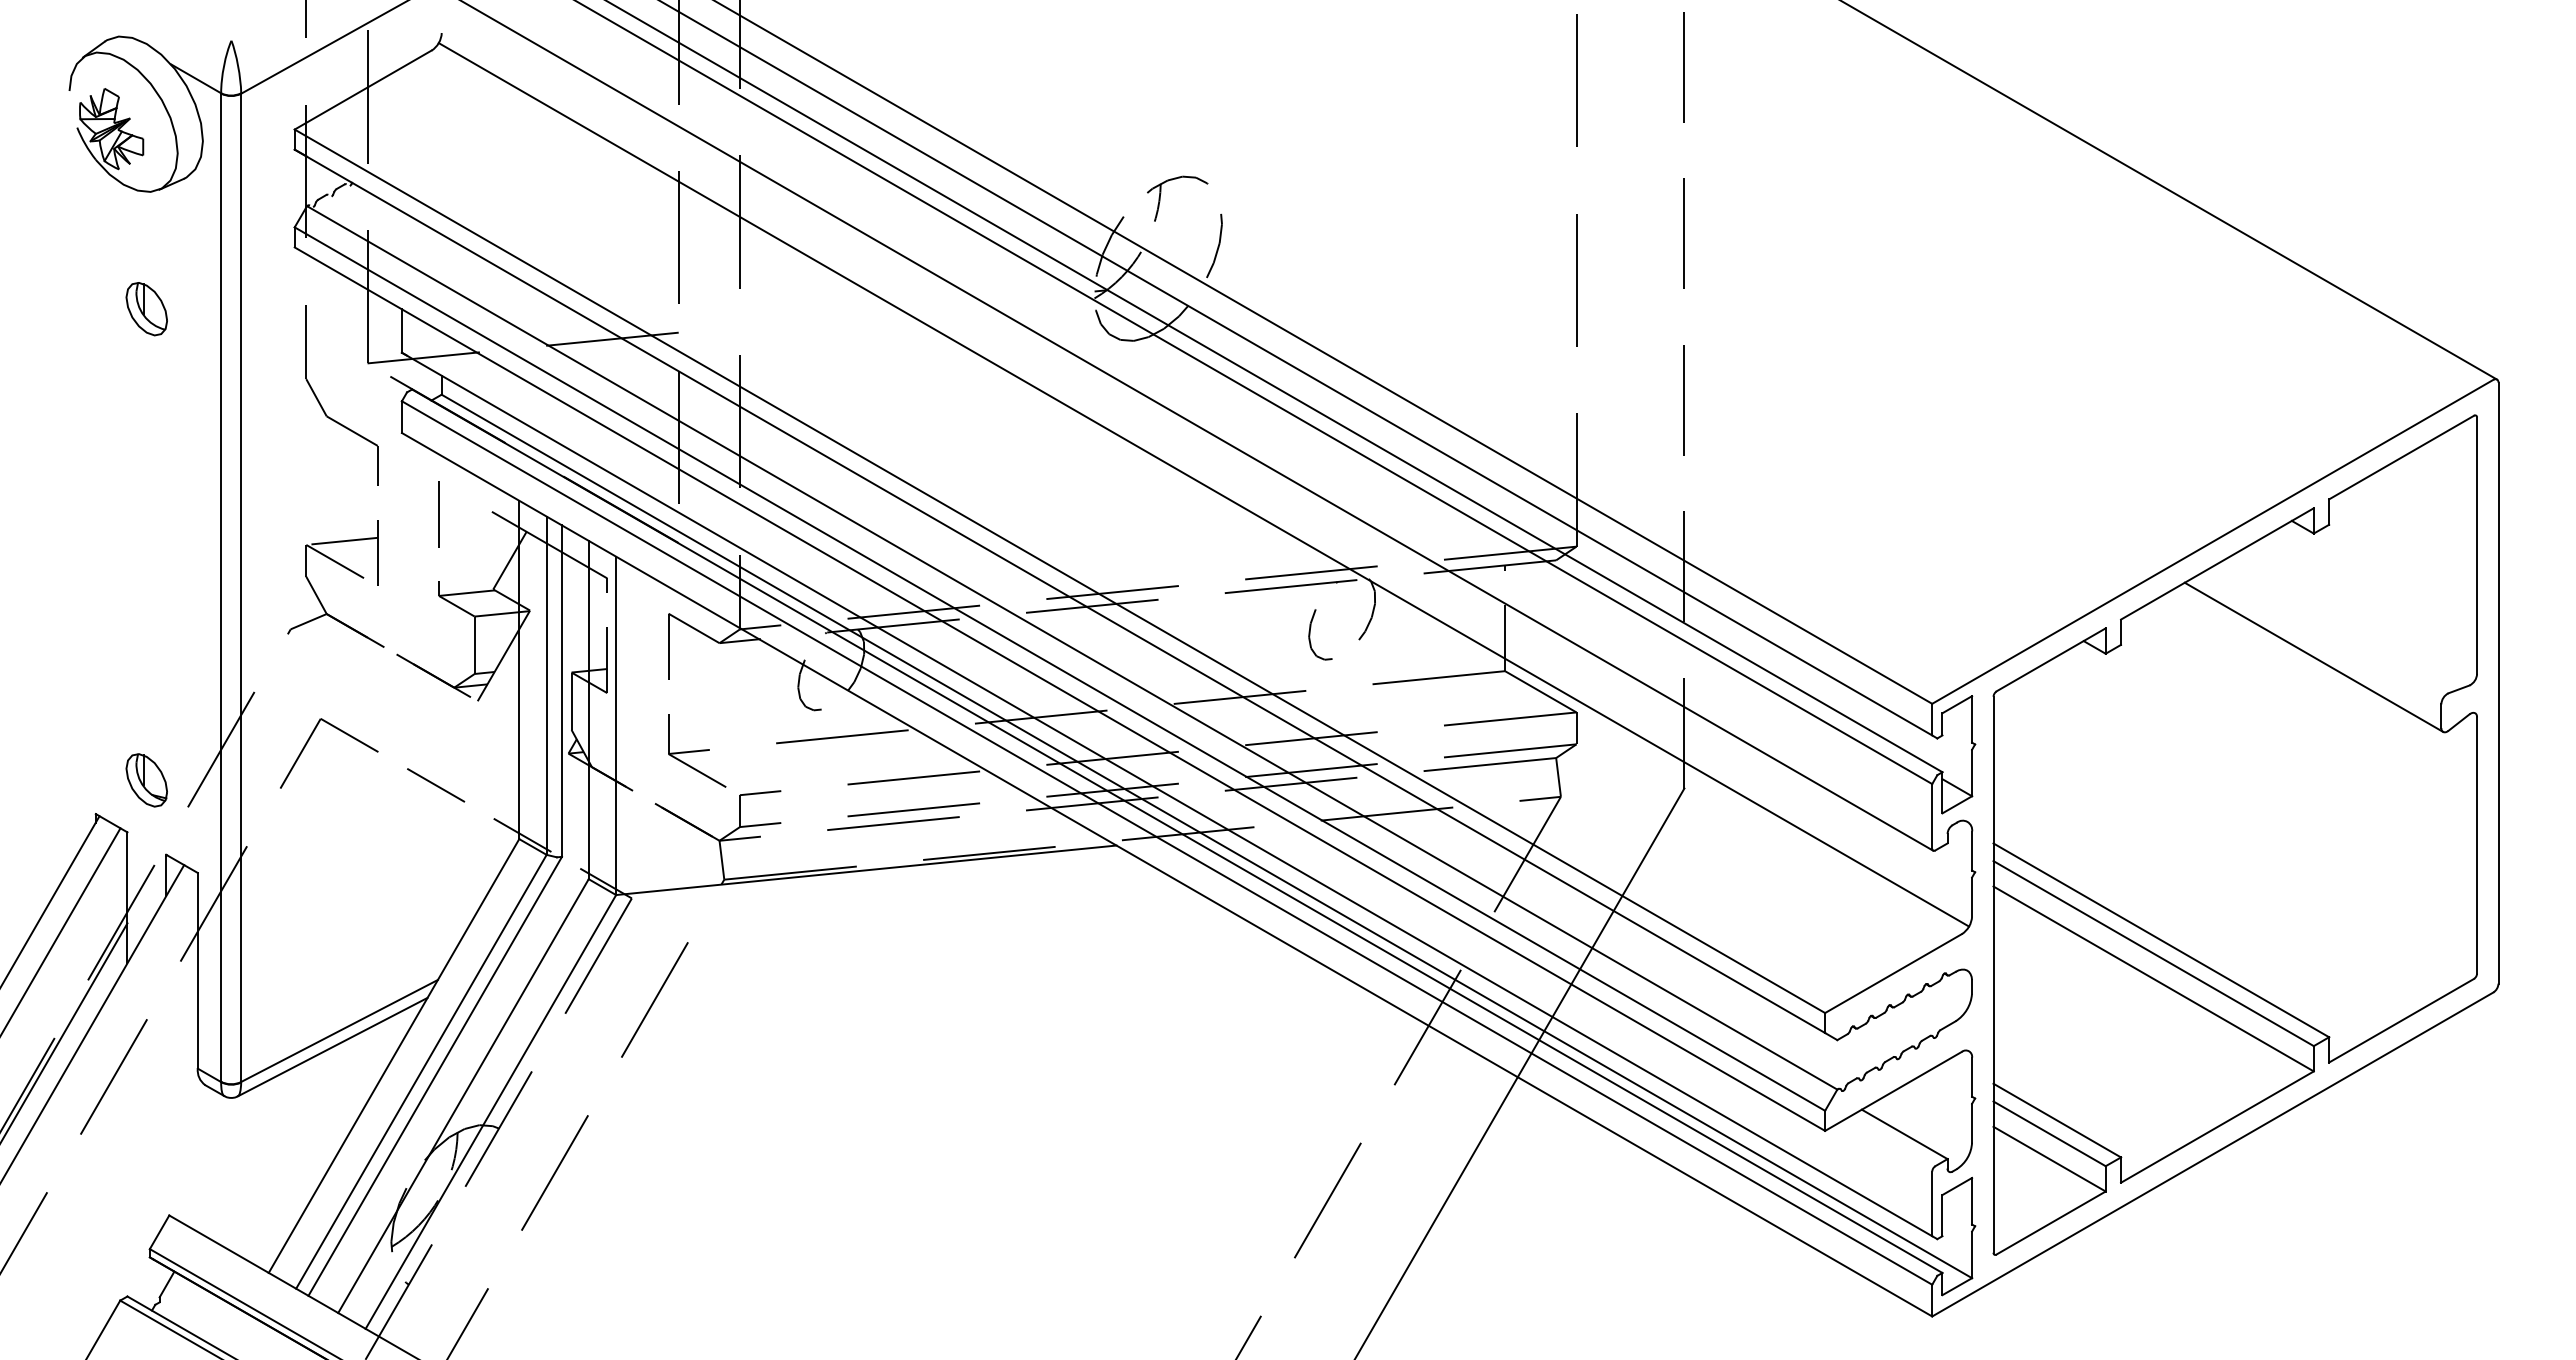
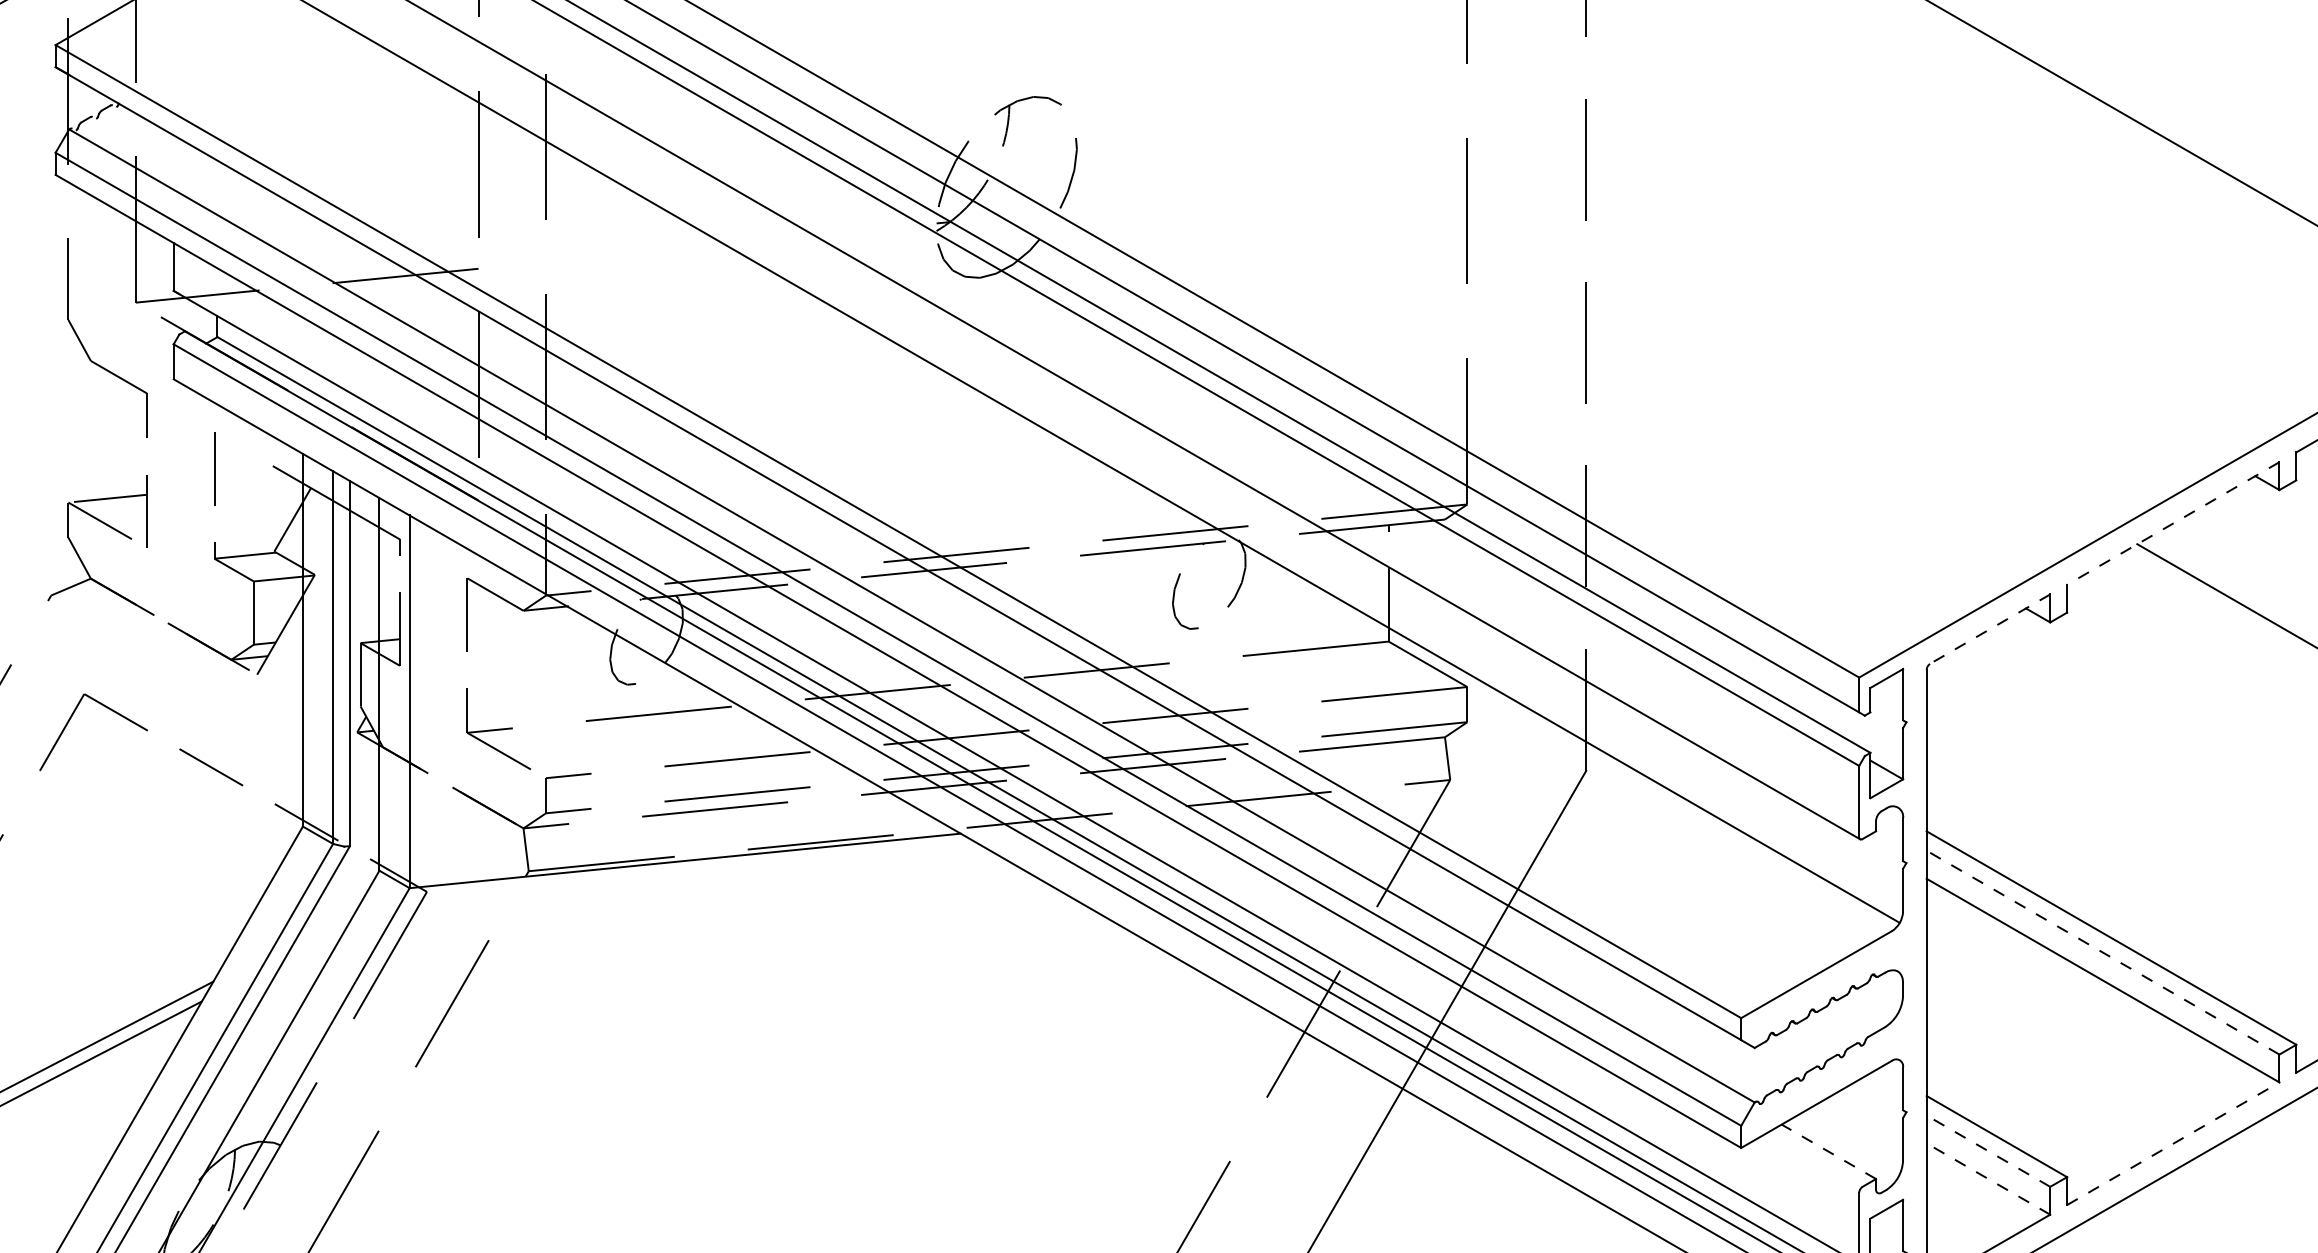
line: (2216, 564) -> (2172, 524), solid -> dashed
line: (2050, 660) -> (1989, 629), solid -> dashed
line: (2153, 953) -> (2102, 952), solid -> dashed
line: (2217, 1126) -> (2173, 1143), solid -> dashed
line: (2049, 1133) -> (1988, 1150), solid -> dashed
line: (1904, 1134) -> (1828, 1151), solid -> dashed
line: (2049, 1159) -> (1988, 1179), solid -> dashed

